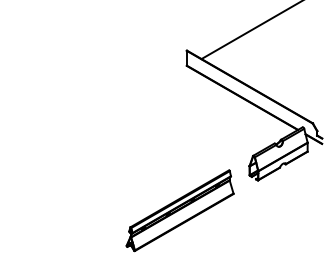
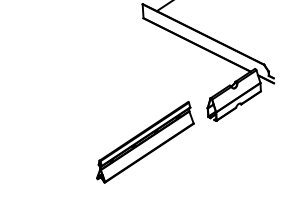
part: (179, 210) -> (144, 142), moved

